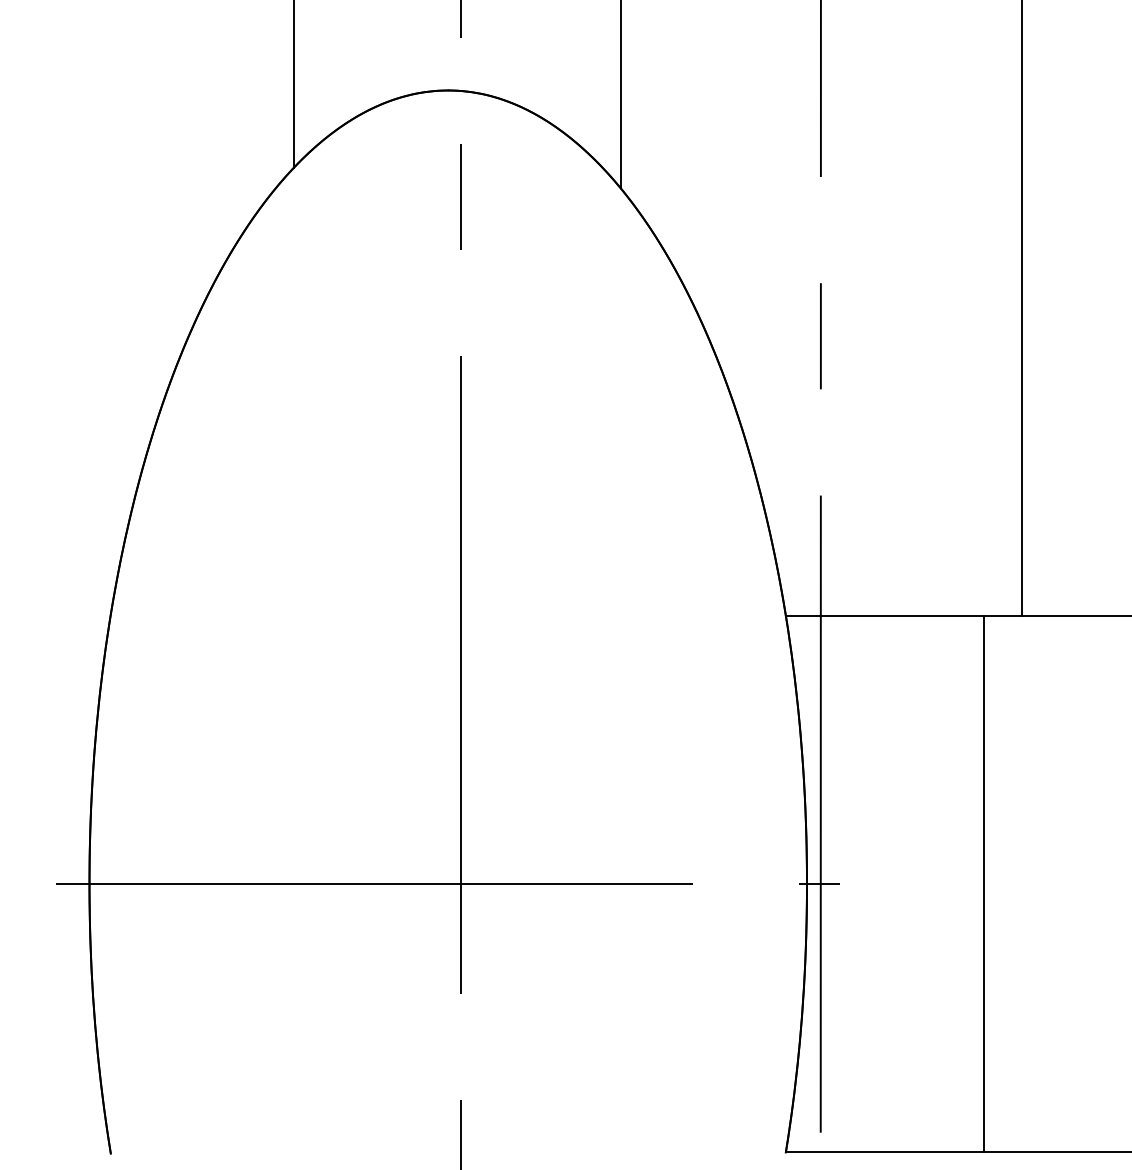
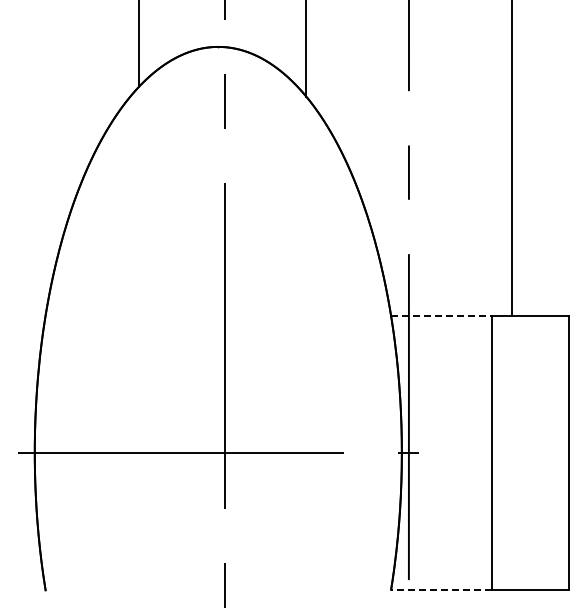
line: (884, 617) -> (441, 316), solid -> dashed
line: (884, 1151) -> (441, 589), solid -> dashed

